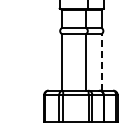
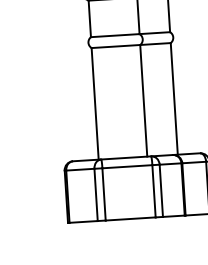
line: (101, 61) -> (173, 97), dashed -> solid

